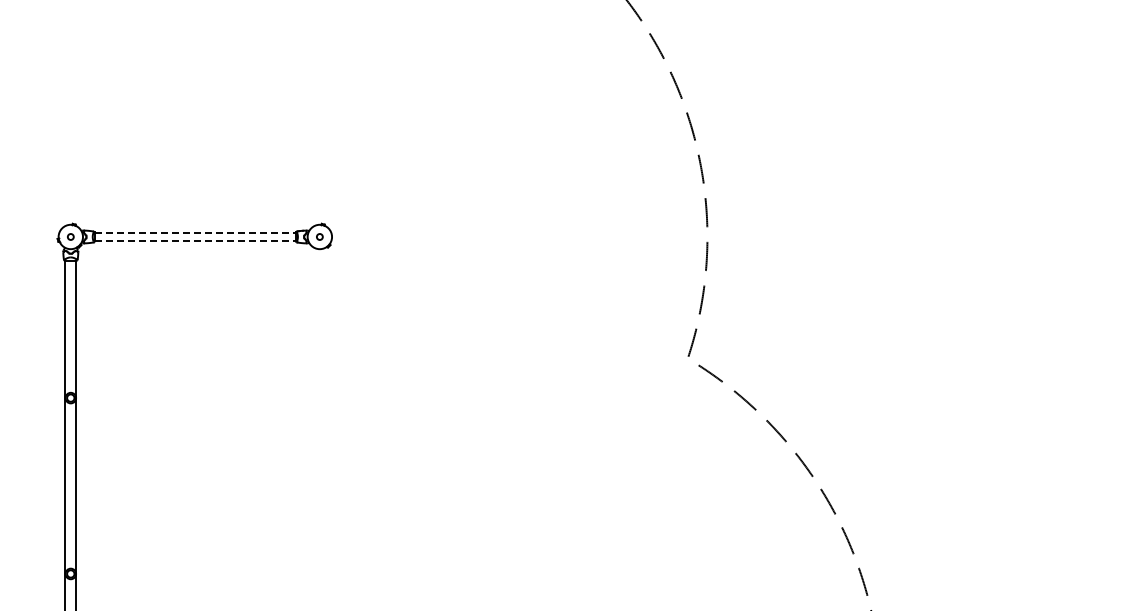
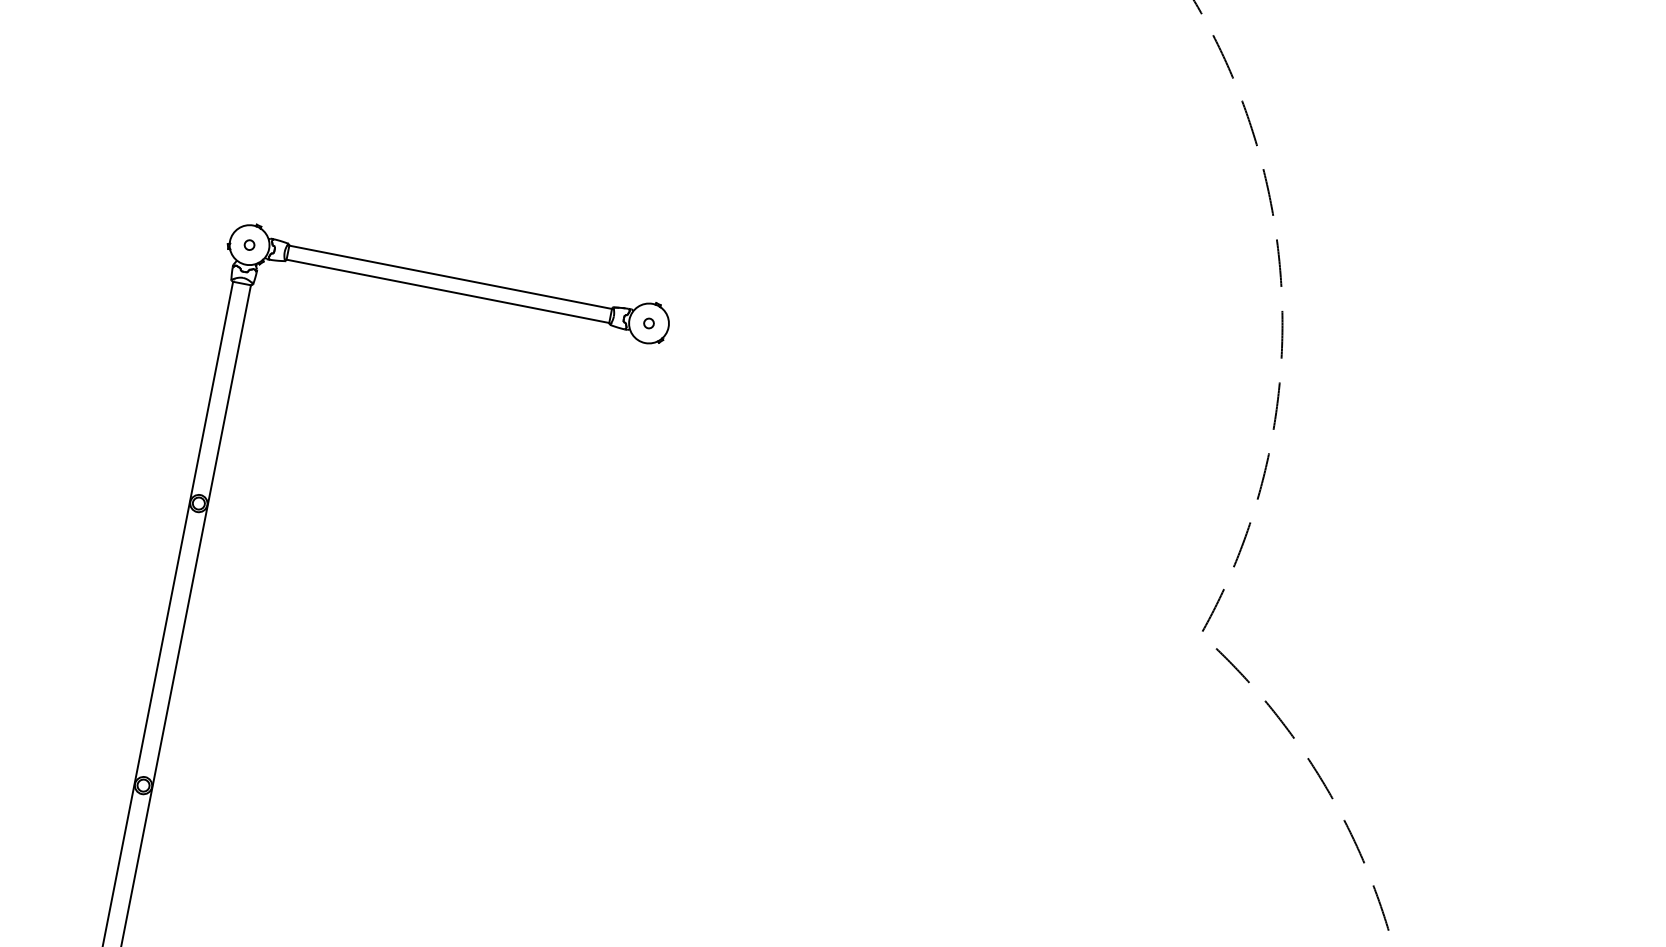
line: (195, 232) -> (450, 277), dashed -> solid
line: (195, 241) -> (448, 291), dashed -> solid

